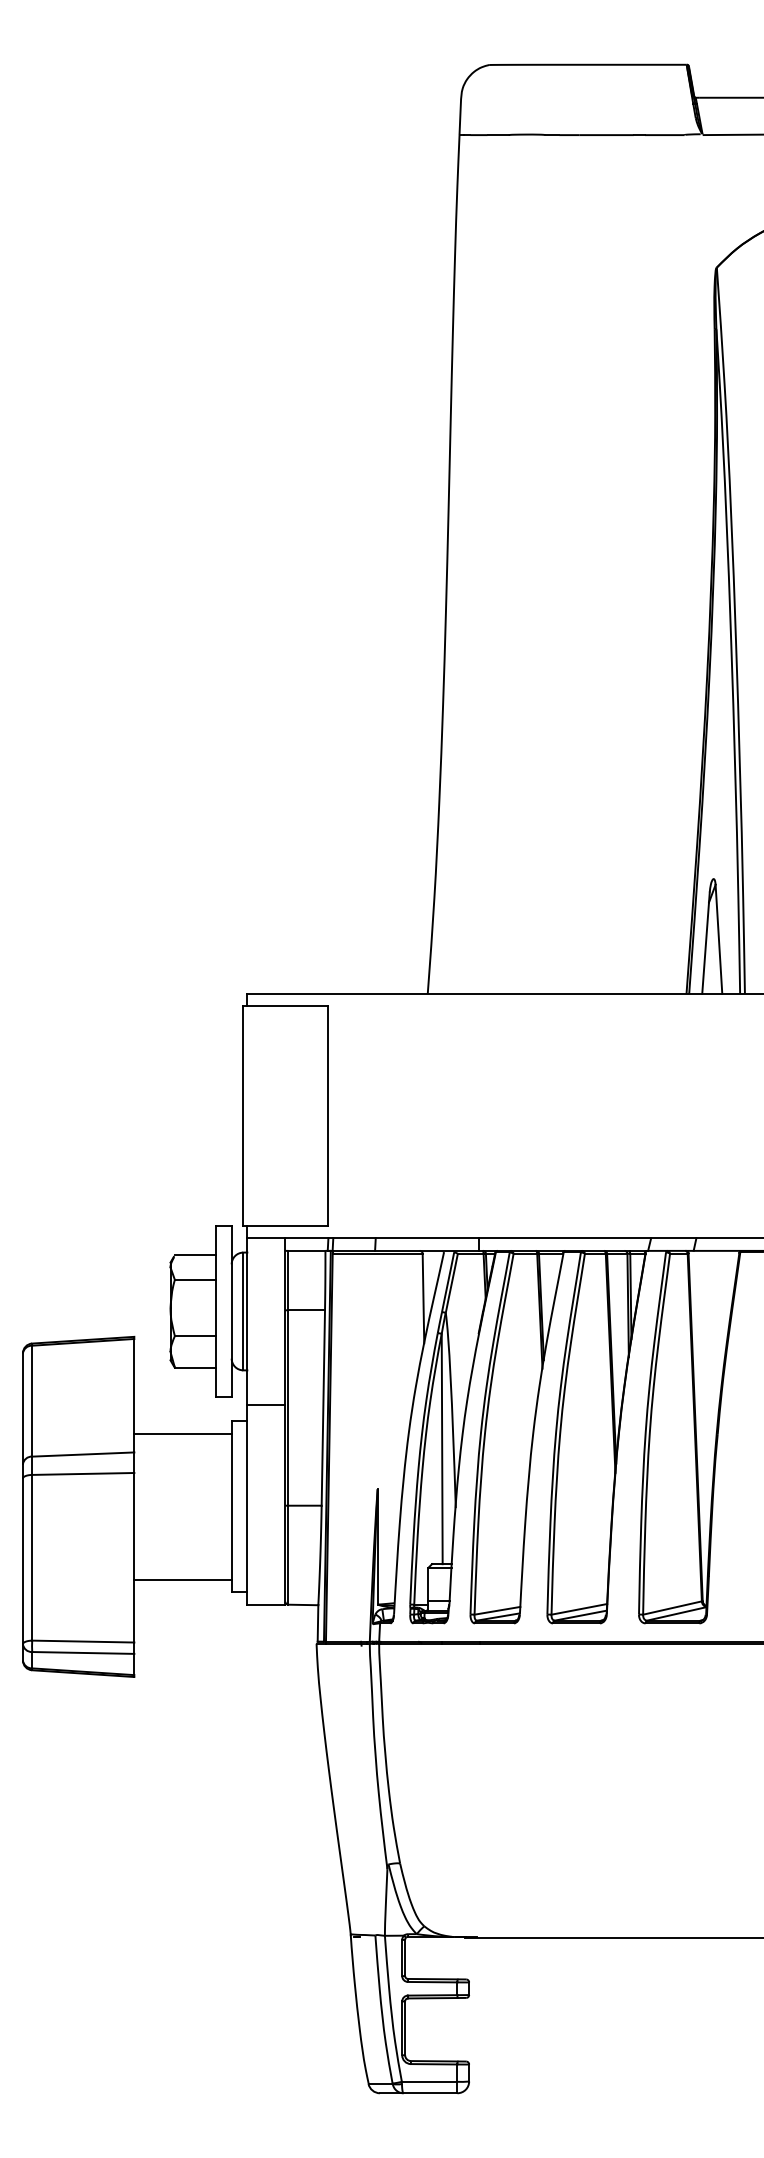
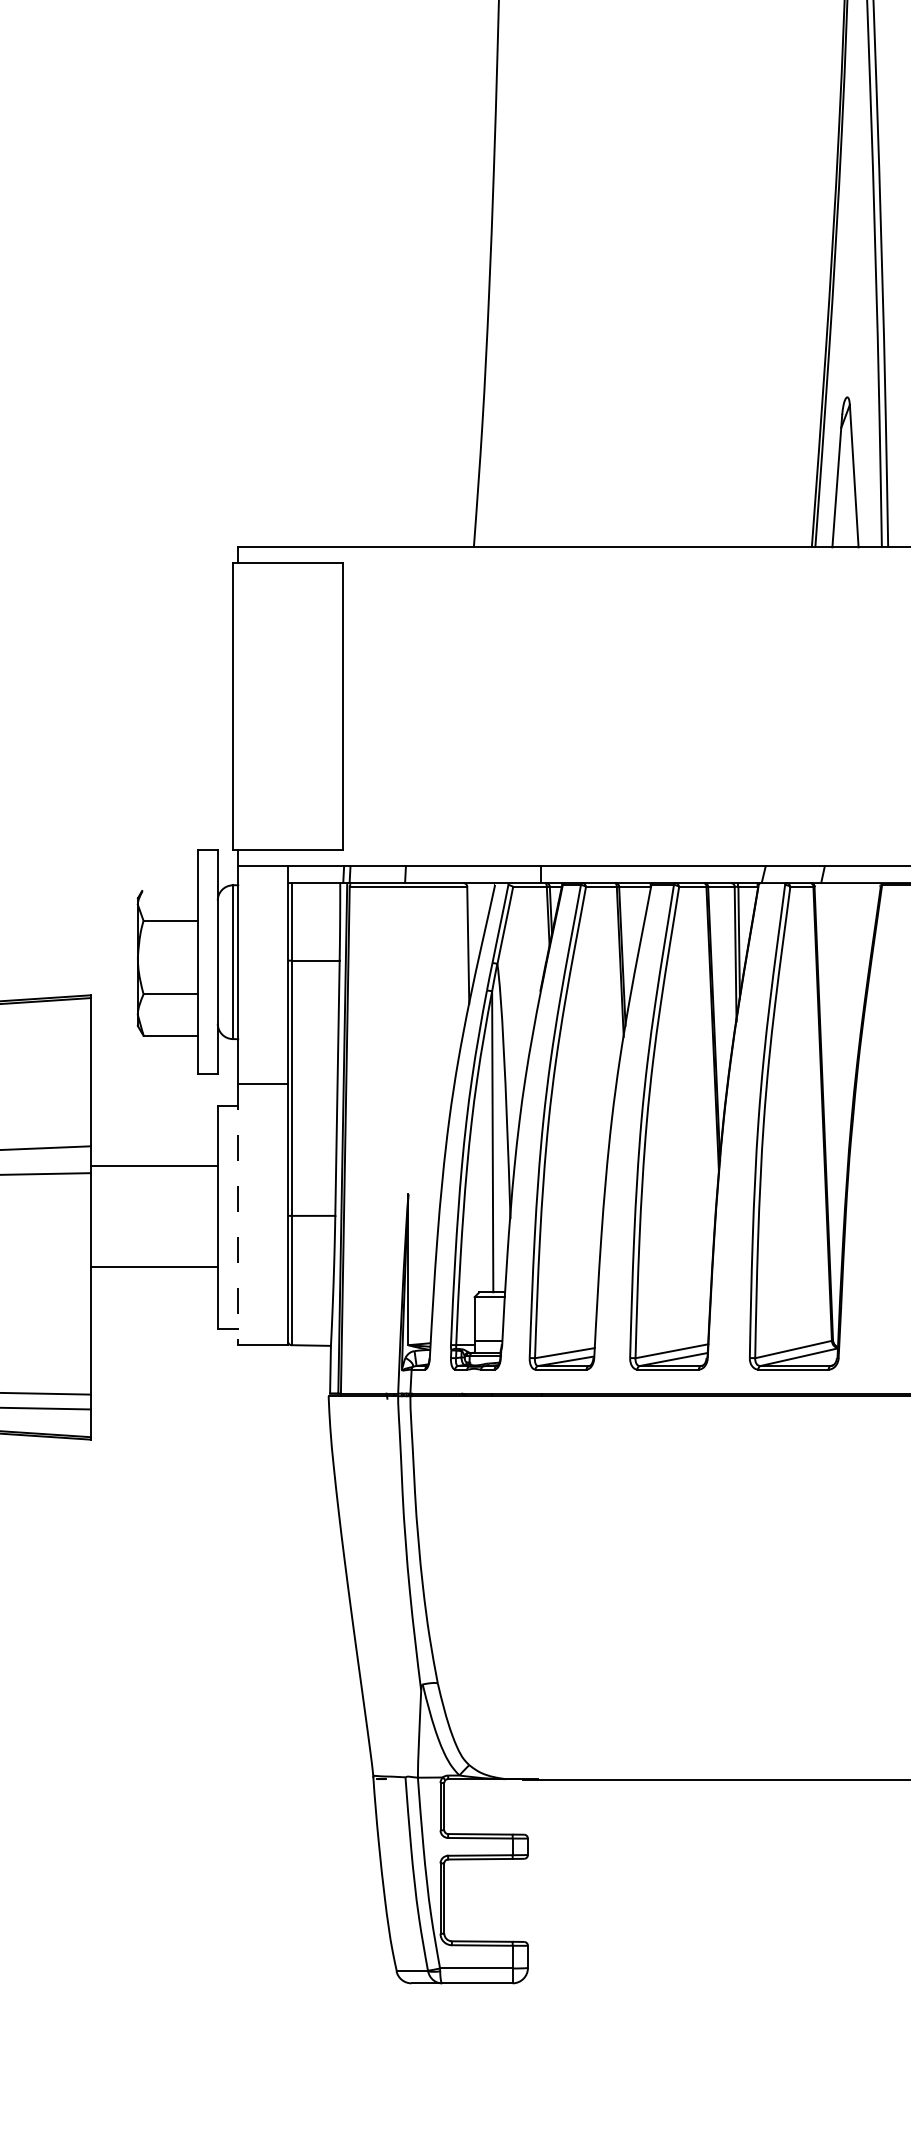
line: (195, 1255) -> (170, 889), removed
line: (183, 1433) -> (154, 1165), moved
line: (247, 1504) -> (238, 1214), solid -> dashed
line: (183, 1580) -> (154, 1267), moved

